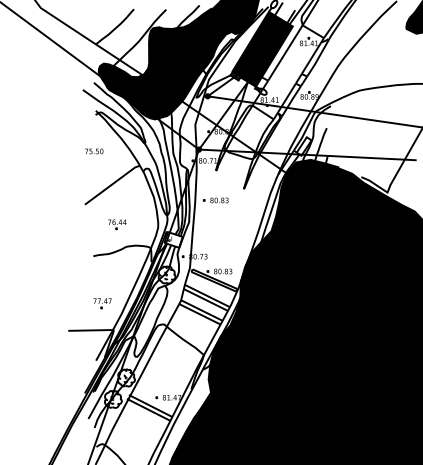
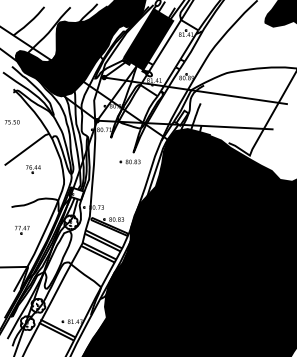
part: (215, 200) -> (129, 161), moved
part: (117, 224) -> (33, 169), moved
part: (102, 303) -> (22, 230), moved

